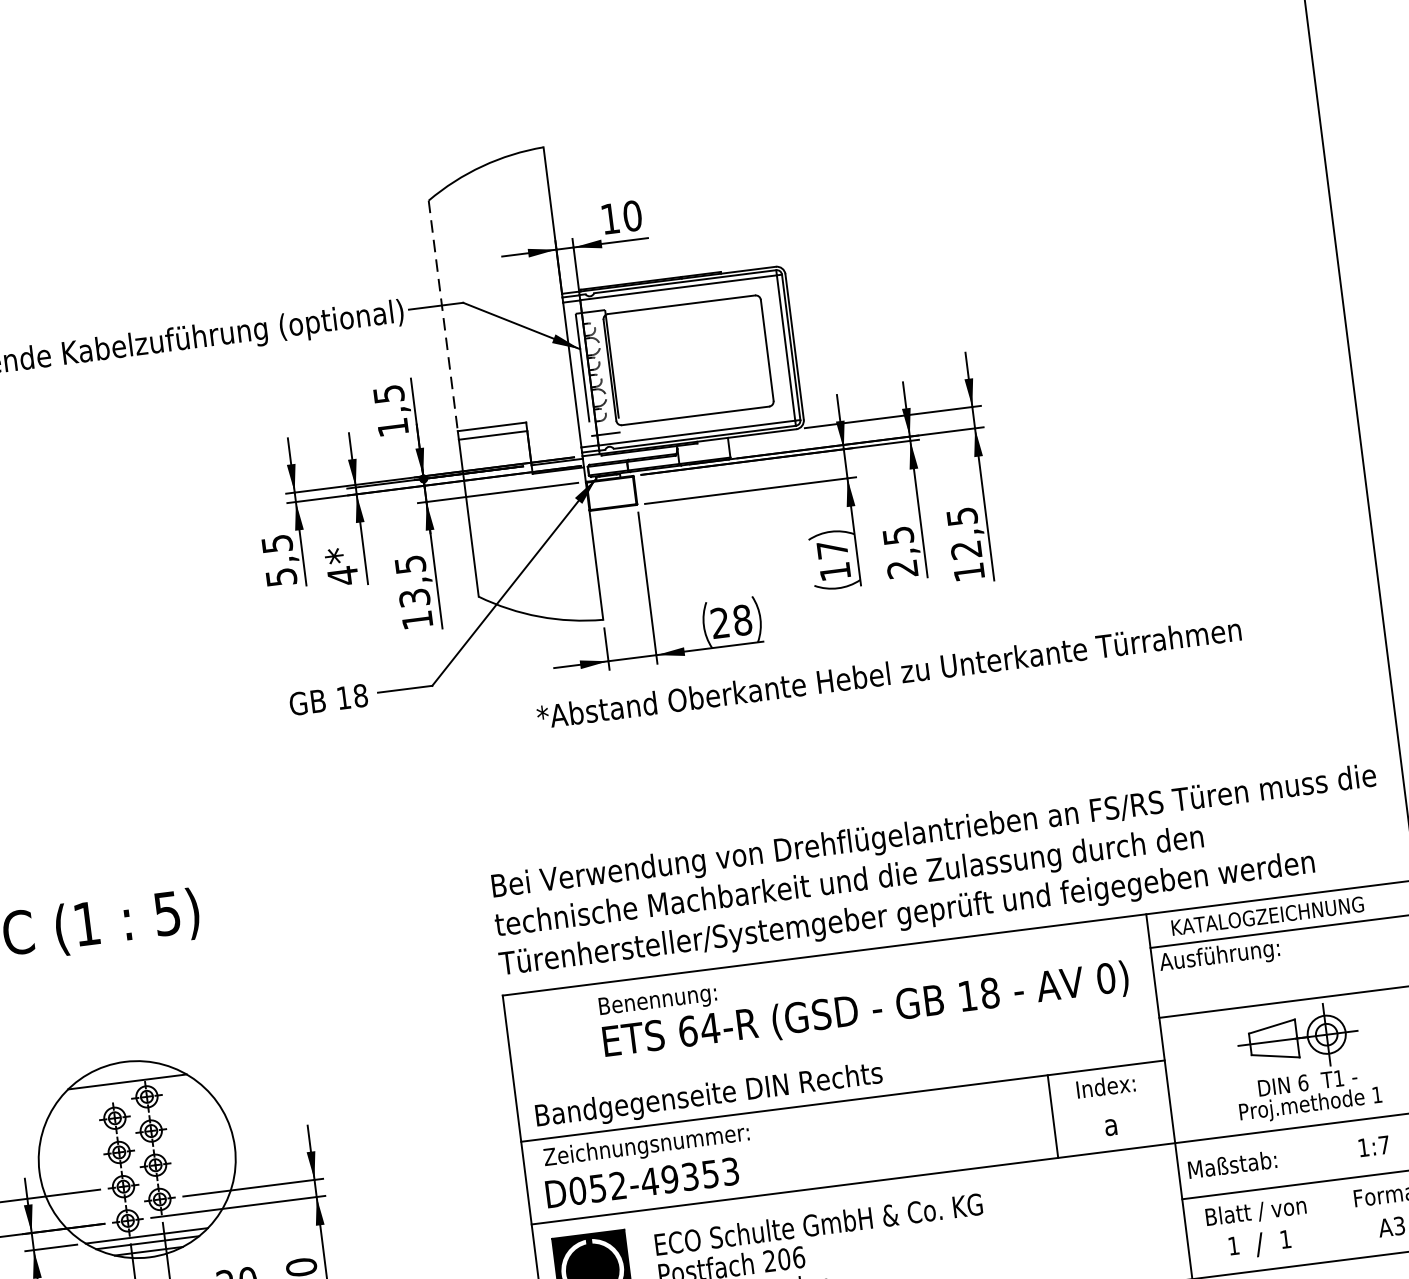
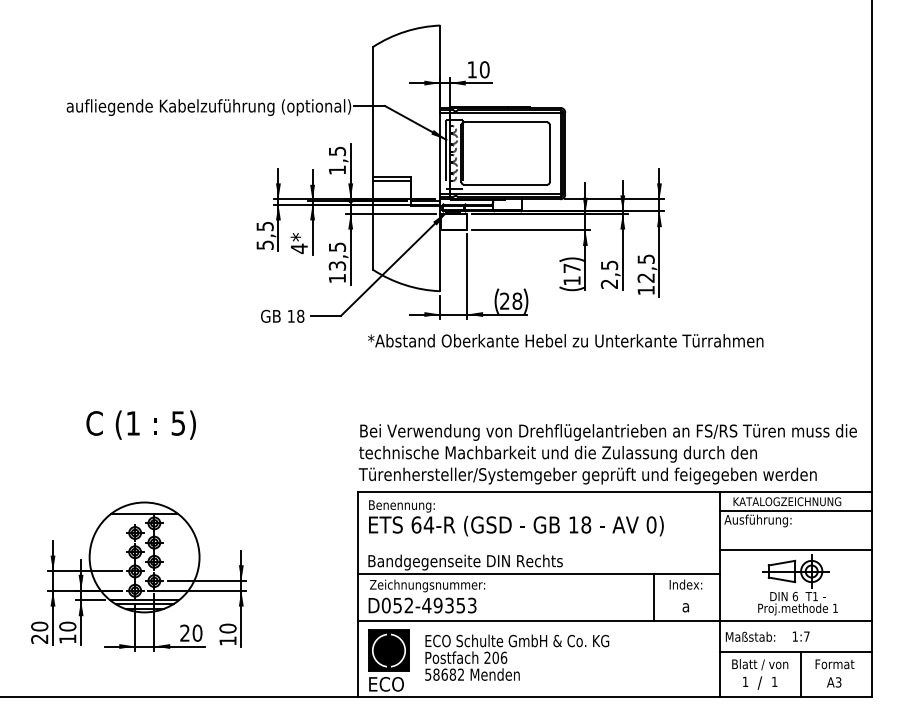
line: (442, 315) -> (372, 111), dashed -> solid
text: (888, 672) -> (565, 340), moved
text: (864, 997) -> (516, 518), moved
text: (1372, 1146) -> (800, 636), moved
line: (1331, 1220) -> (801, 674), added

